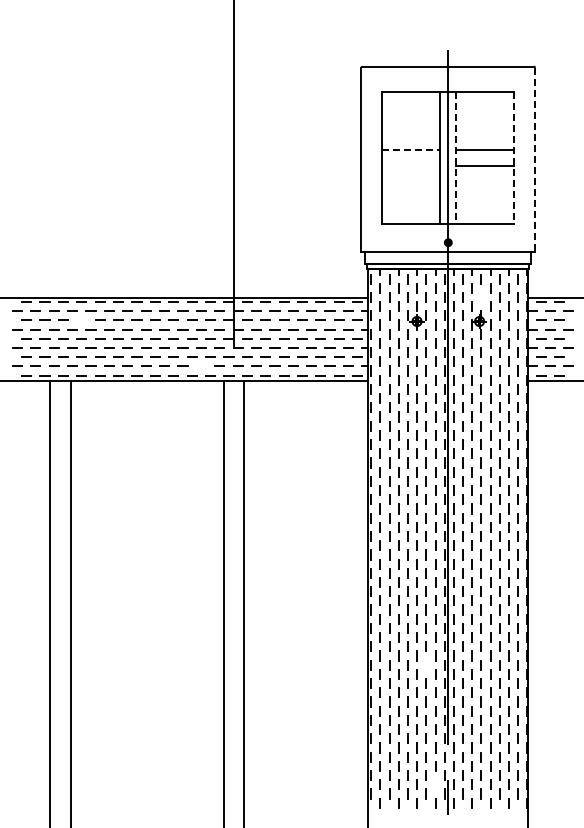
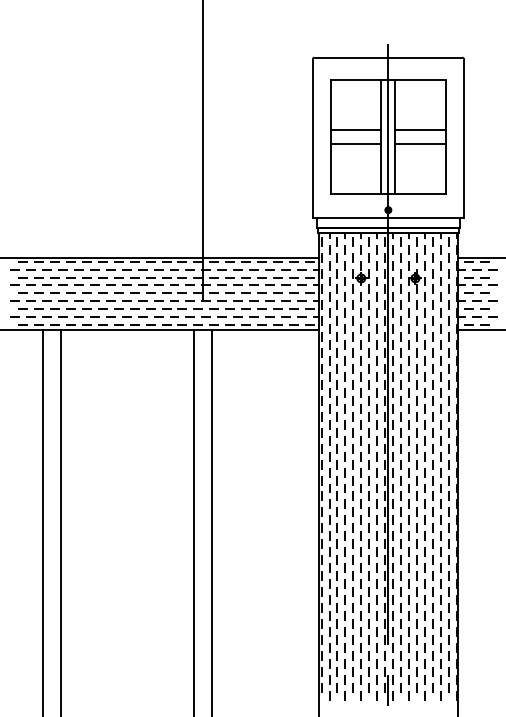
line: (411, 150) -> (356, 130), dashed -> solid
line: (456, 158) -> (395, 137), dashed -> solid
line: (514, 158) -> (445, 137), dashed -> solid
line: (535, 160) -> (463, 138), dashed -> solid
line: (411, 166) -> (356, 144), added
line: (480, 297) -> (416, 257), added
line: (81, 319) -> (70, 276), added
line: (201, 365) -> (174, 316), added
line: (425, 665) -> (368, 576), added
line: (435, 784) -> (377, 679), added

